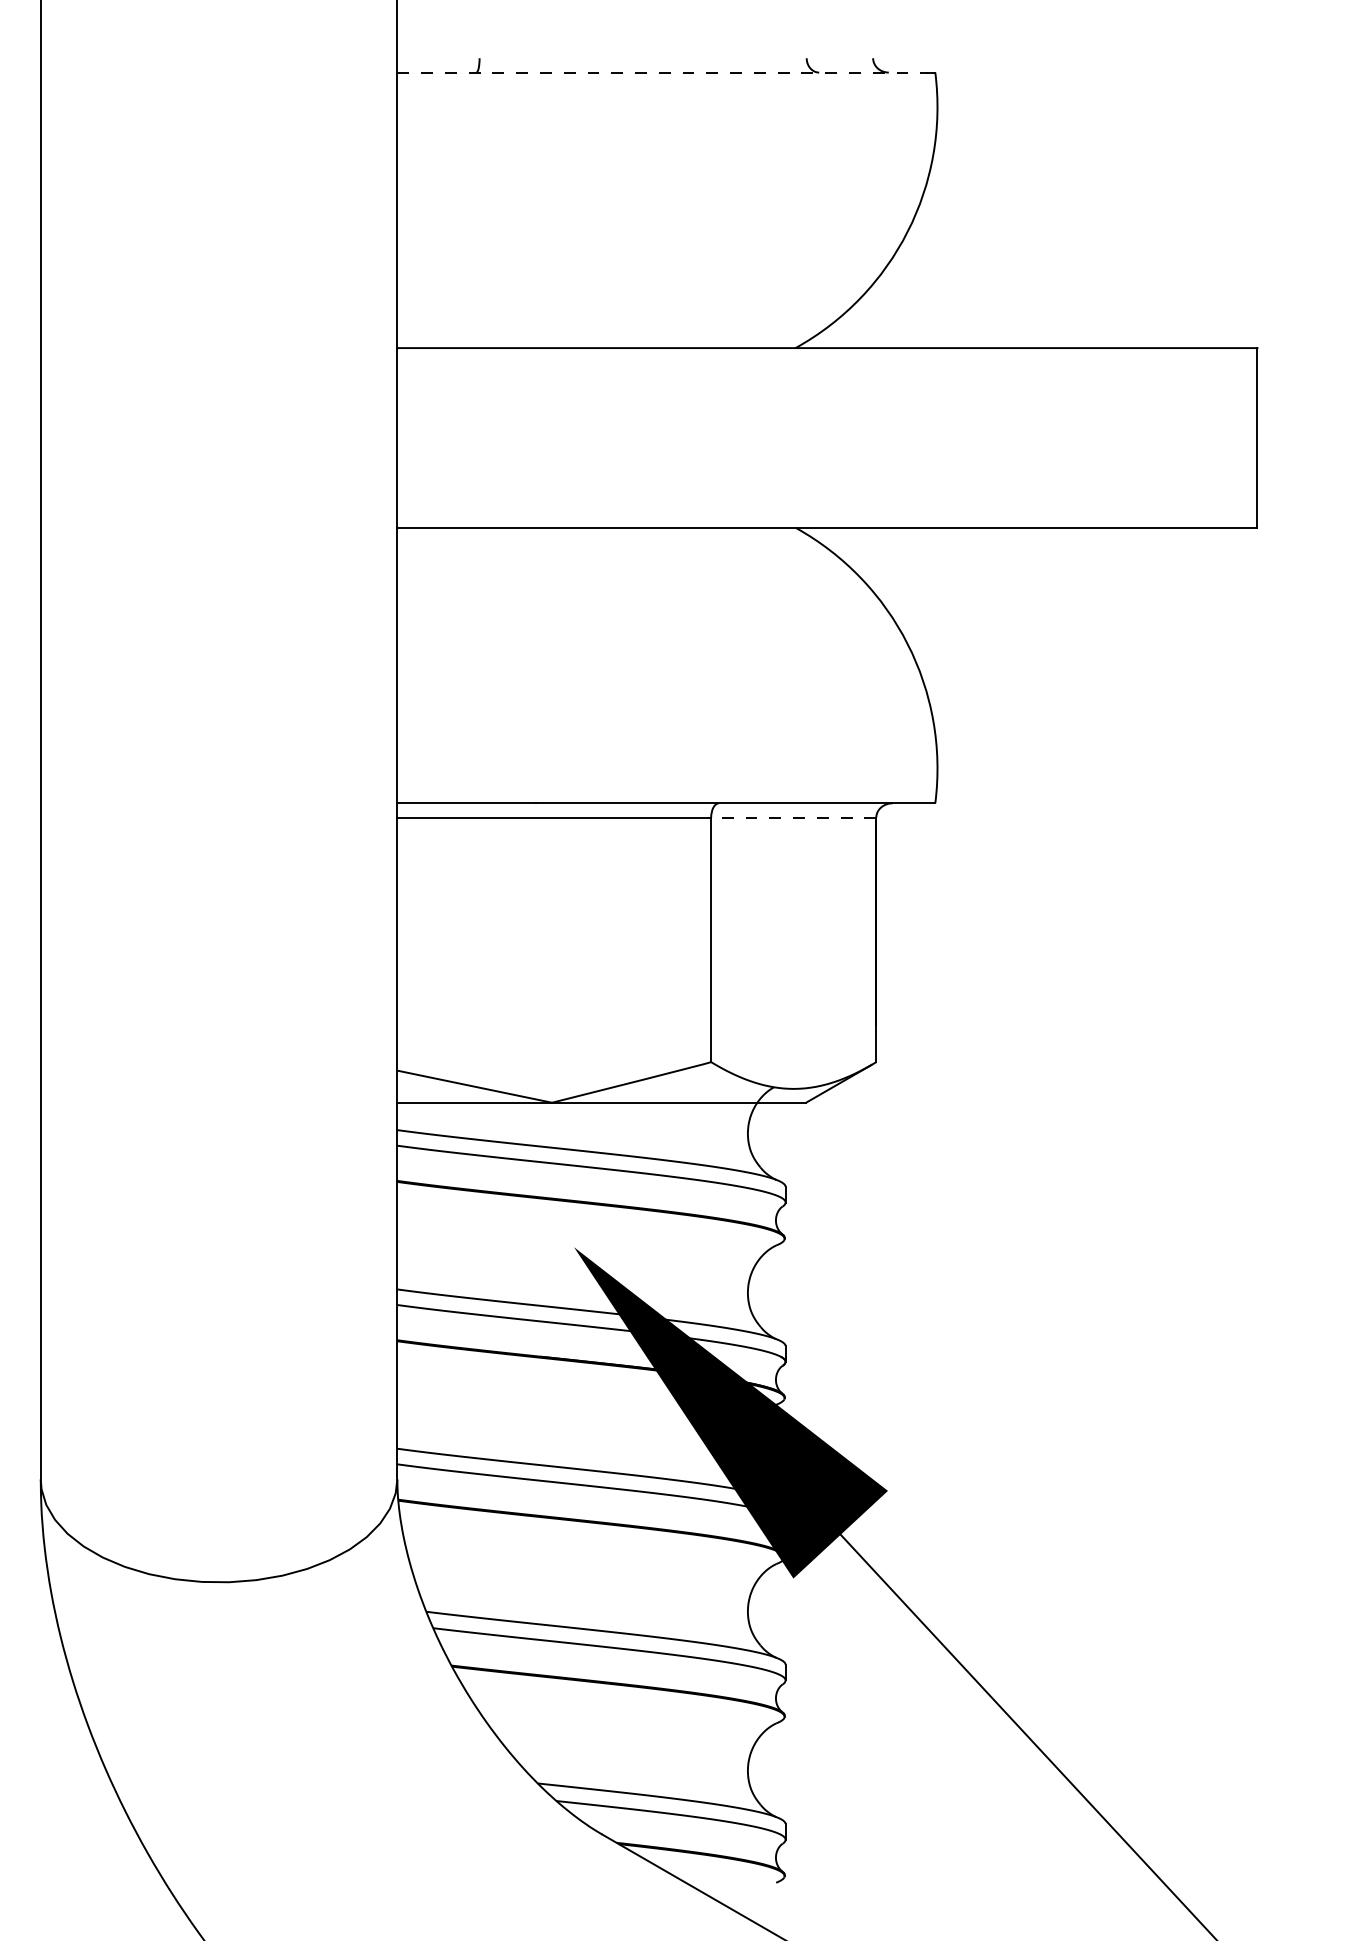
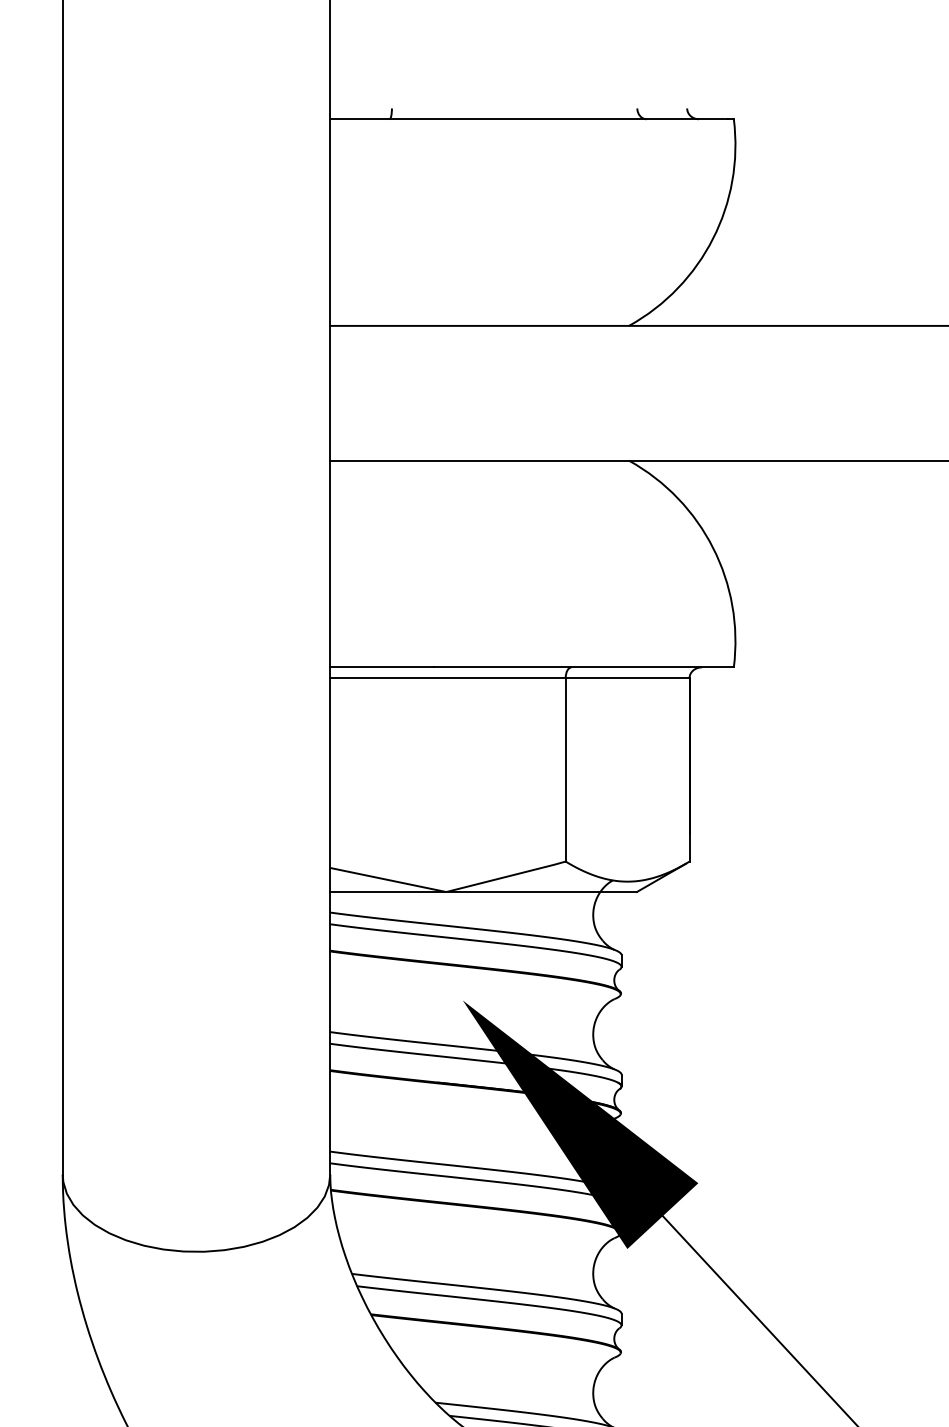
line: (663, 72) -> (529, 119), dashed -> solid
line: (793, 817) -> (627, 678), dashed -> solid

